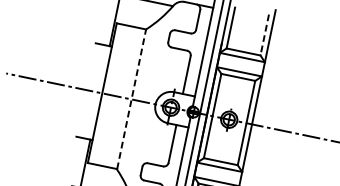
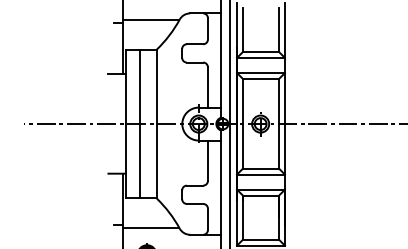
line: (265, 35) -> (279, 30), dashed -> solid
line: (115, 95) -> (139, 123), added
line: (131, 98) -> (156, 123), dashed -> solid

